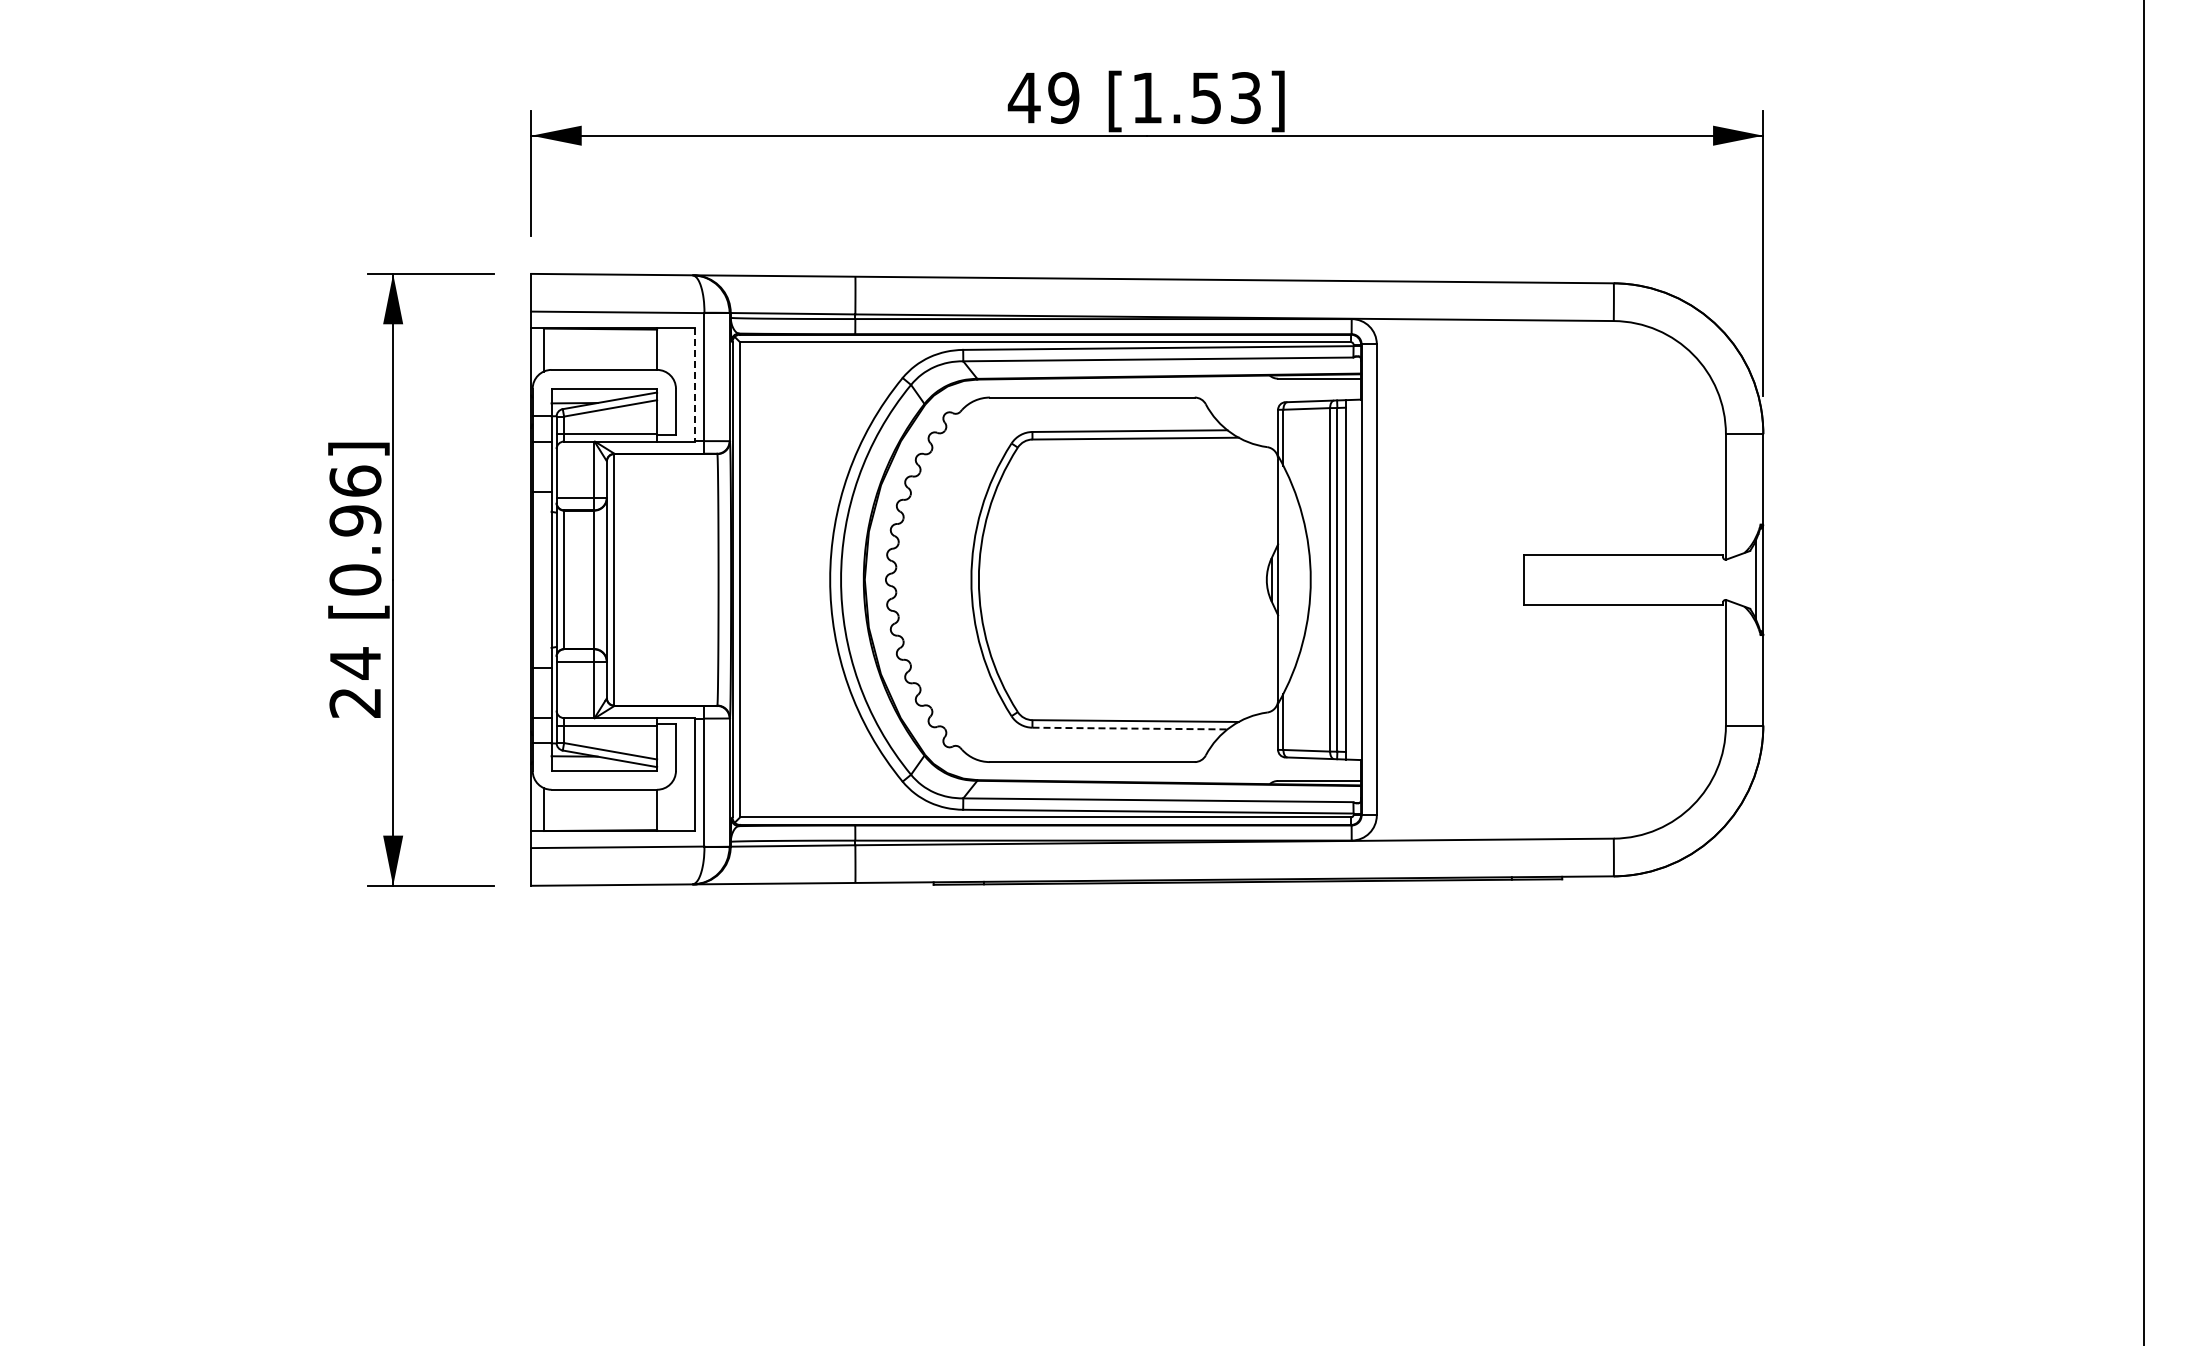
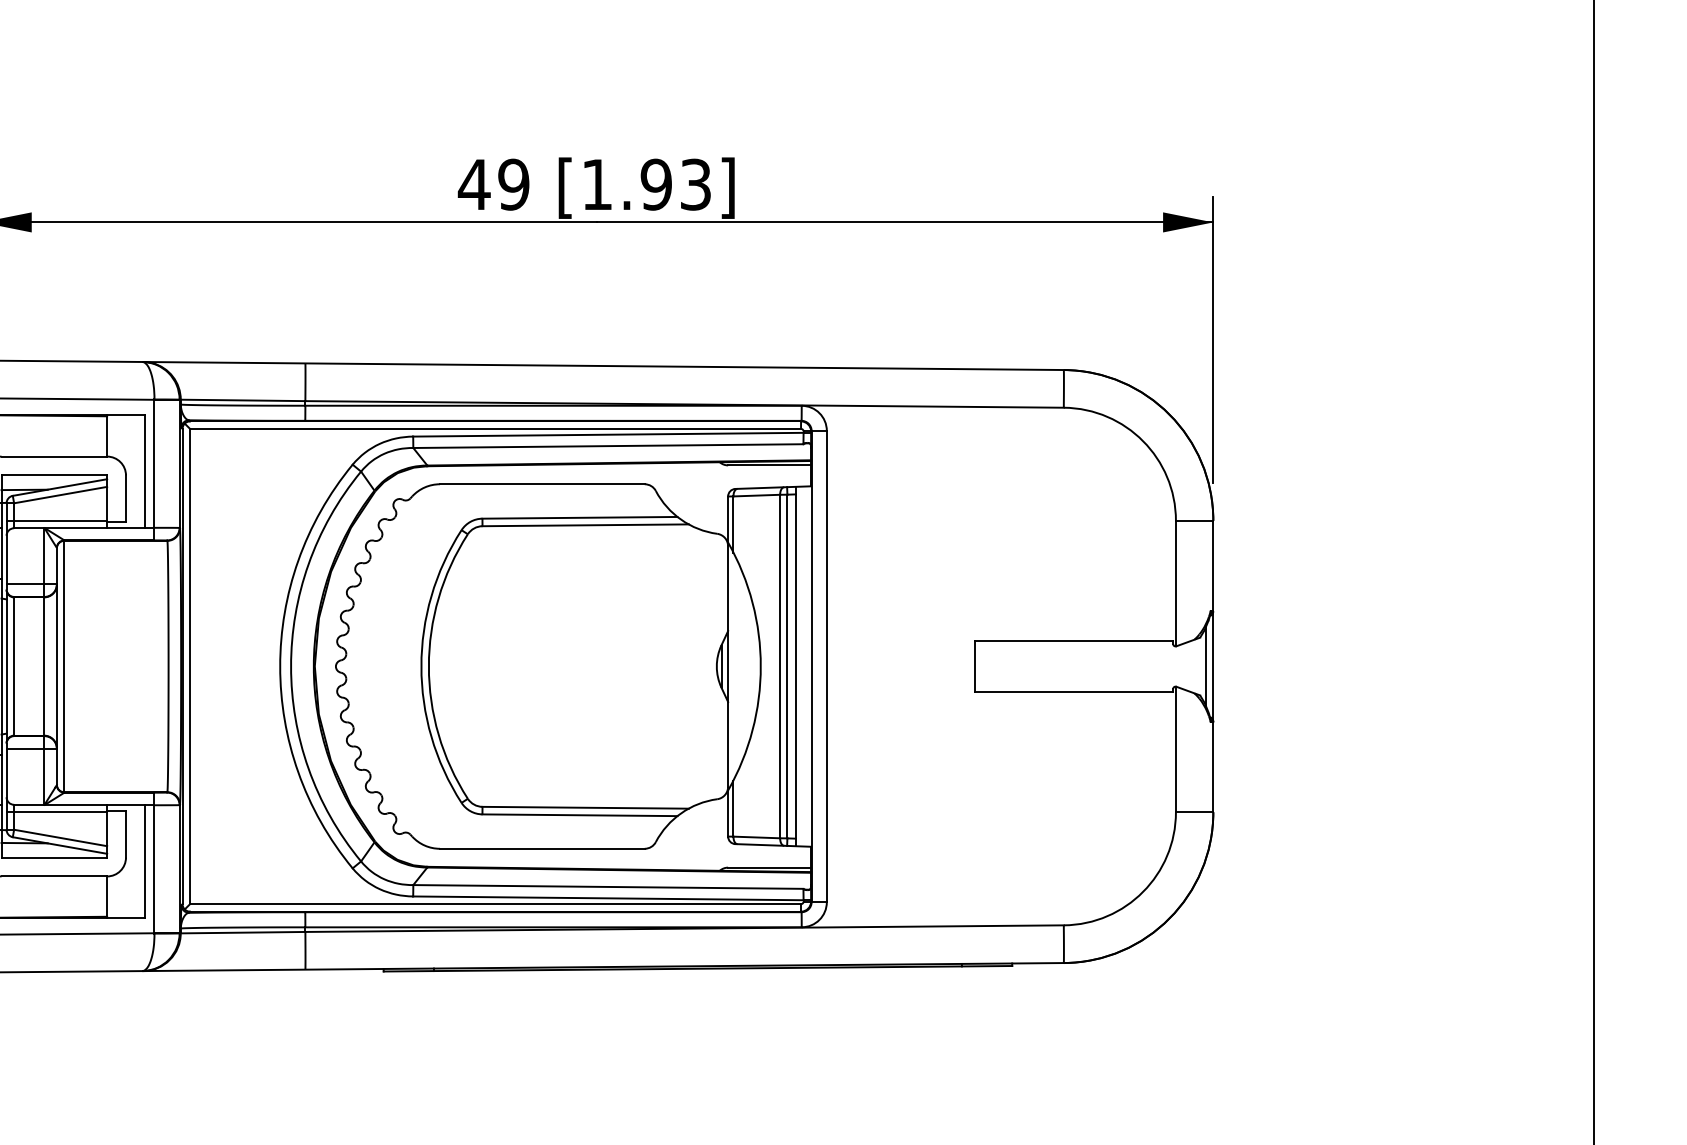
text: (1205, 97) -> (655, 184), [1.53] -> [1.93]
line: (694, 385) -> (144, 472), dashed -> solid
line: (1130, 728) -> (580, 815), dashed -> solid

